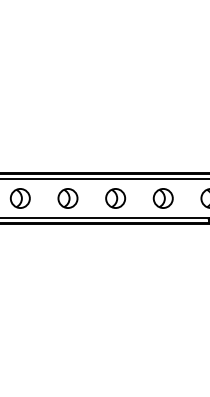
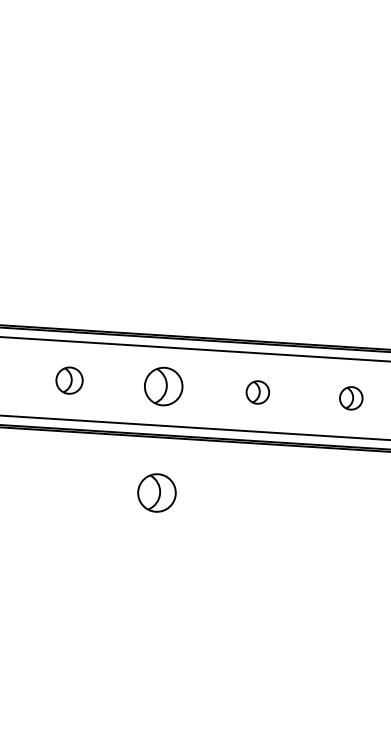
part: (19, 198) -> (68, 380), size x0.7
part: (115, 198) -> (257, 392), size x0.6
part: (162, 198) -> (349, 398), size x0.6
part: (67, 252) -> (156, 492), added

